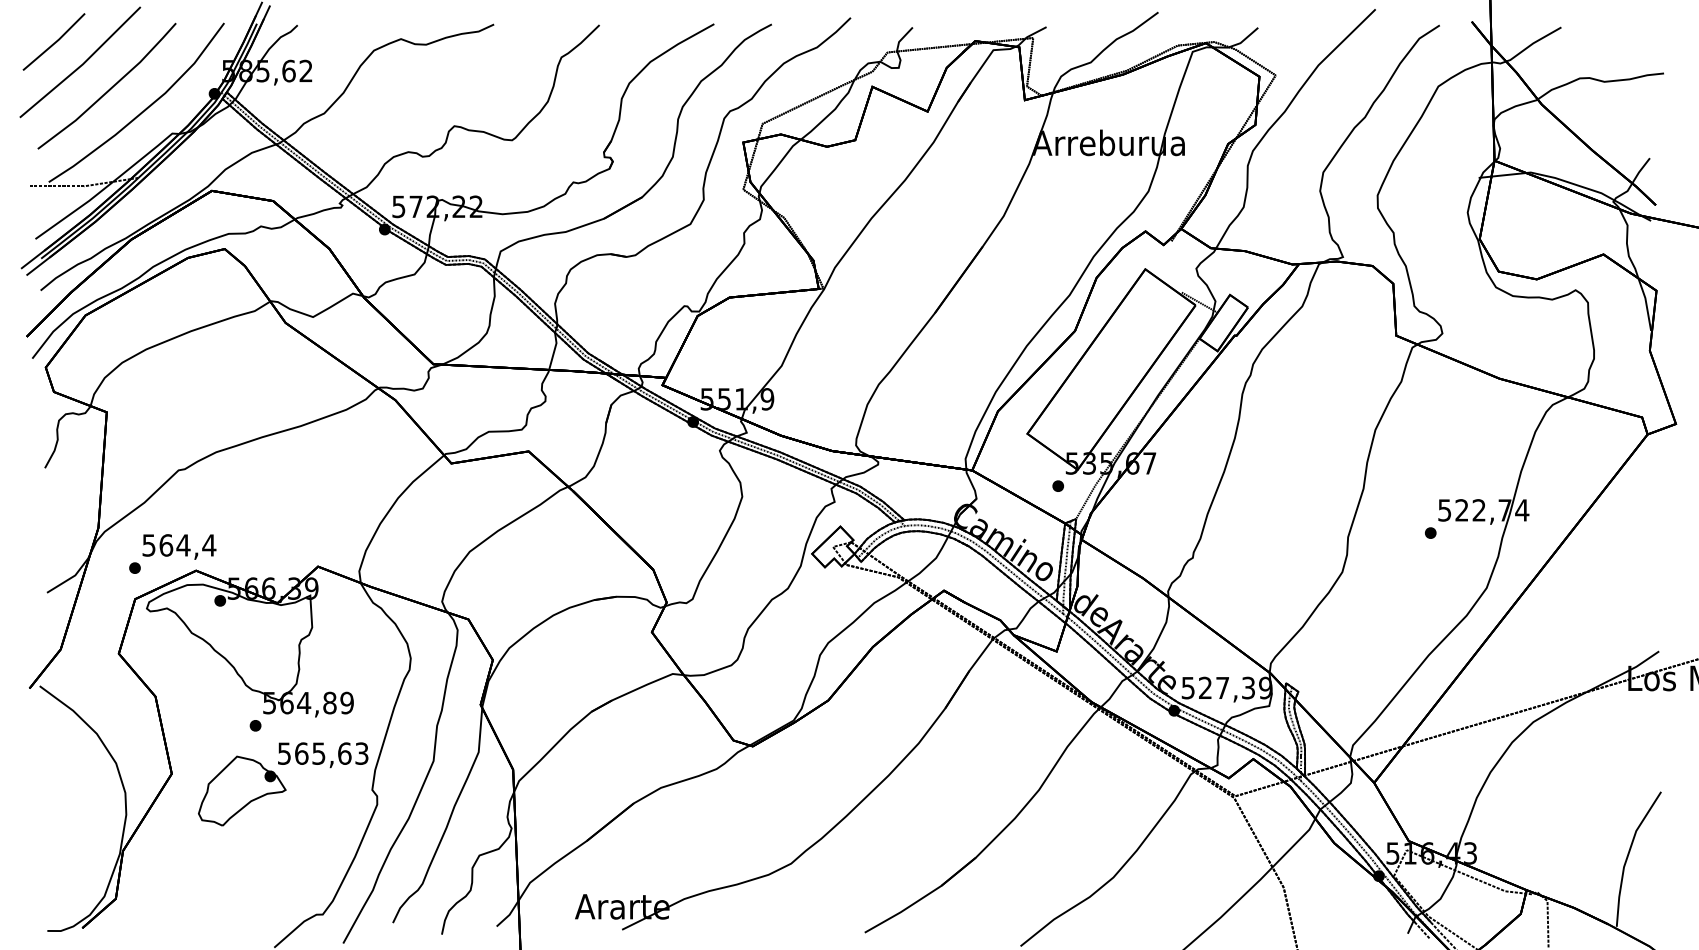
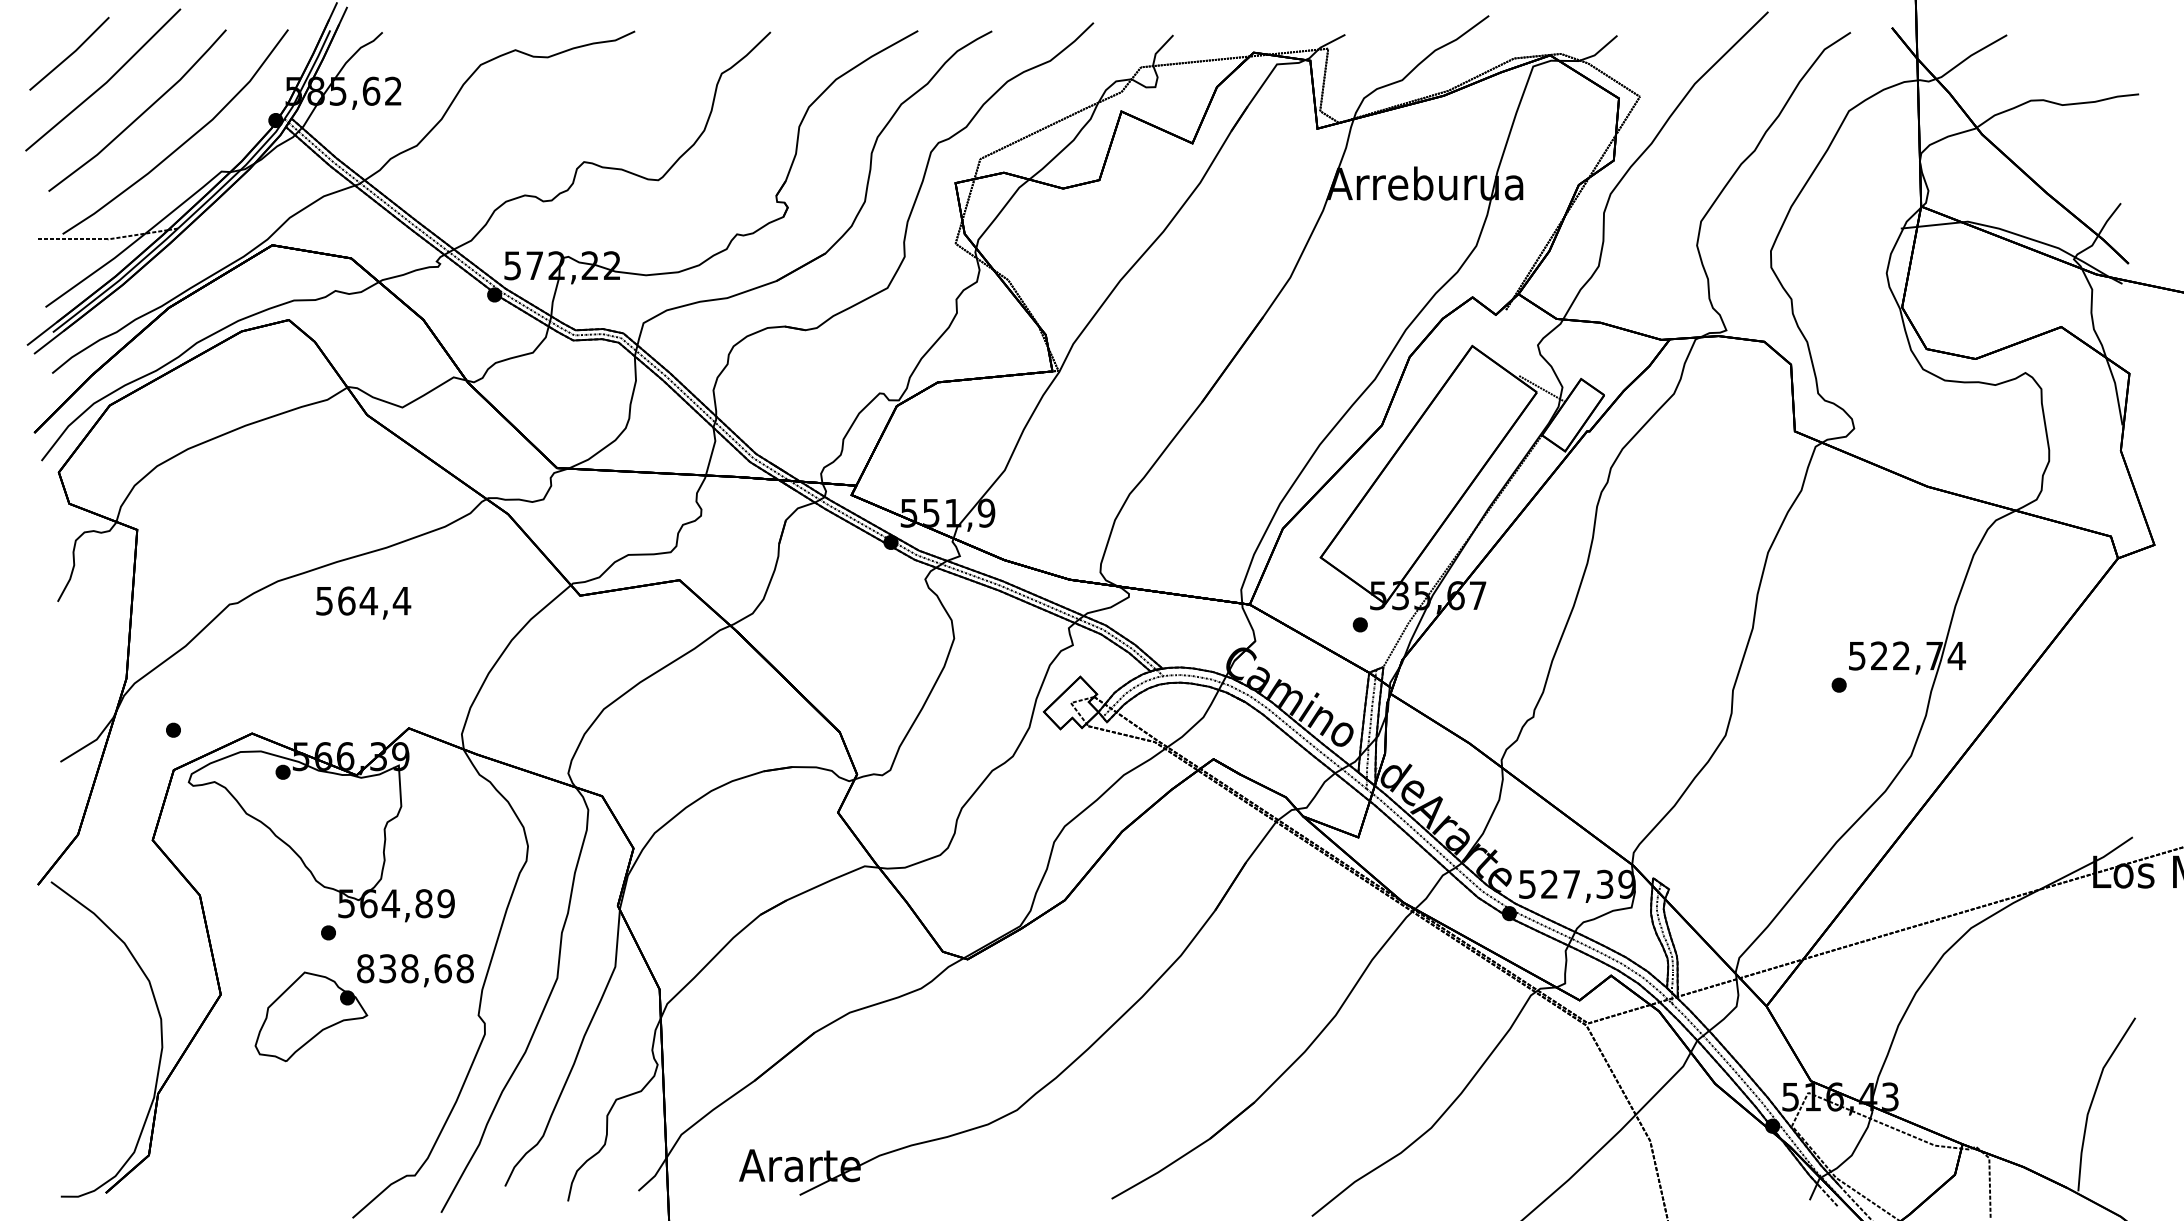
text: (179, 546) -> (363, 602), moved
text: (323, 753) -> (415, 968), 565,63 -> 838,68

